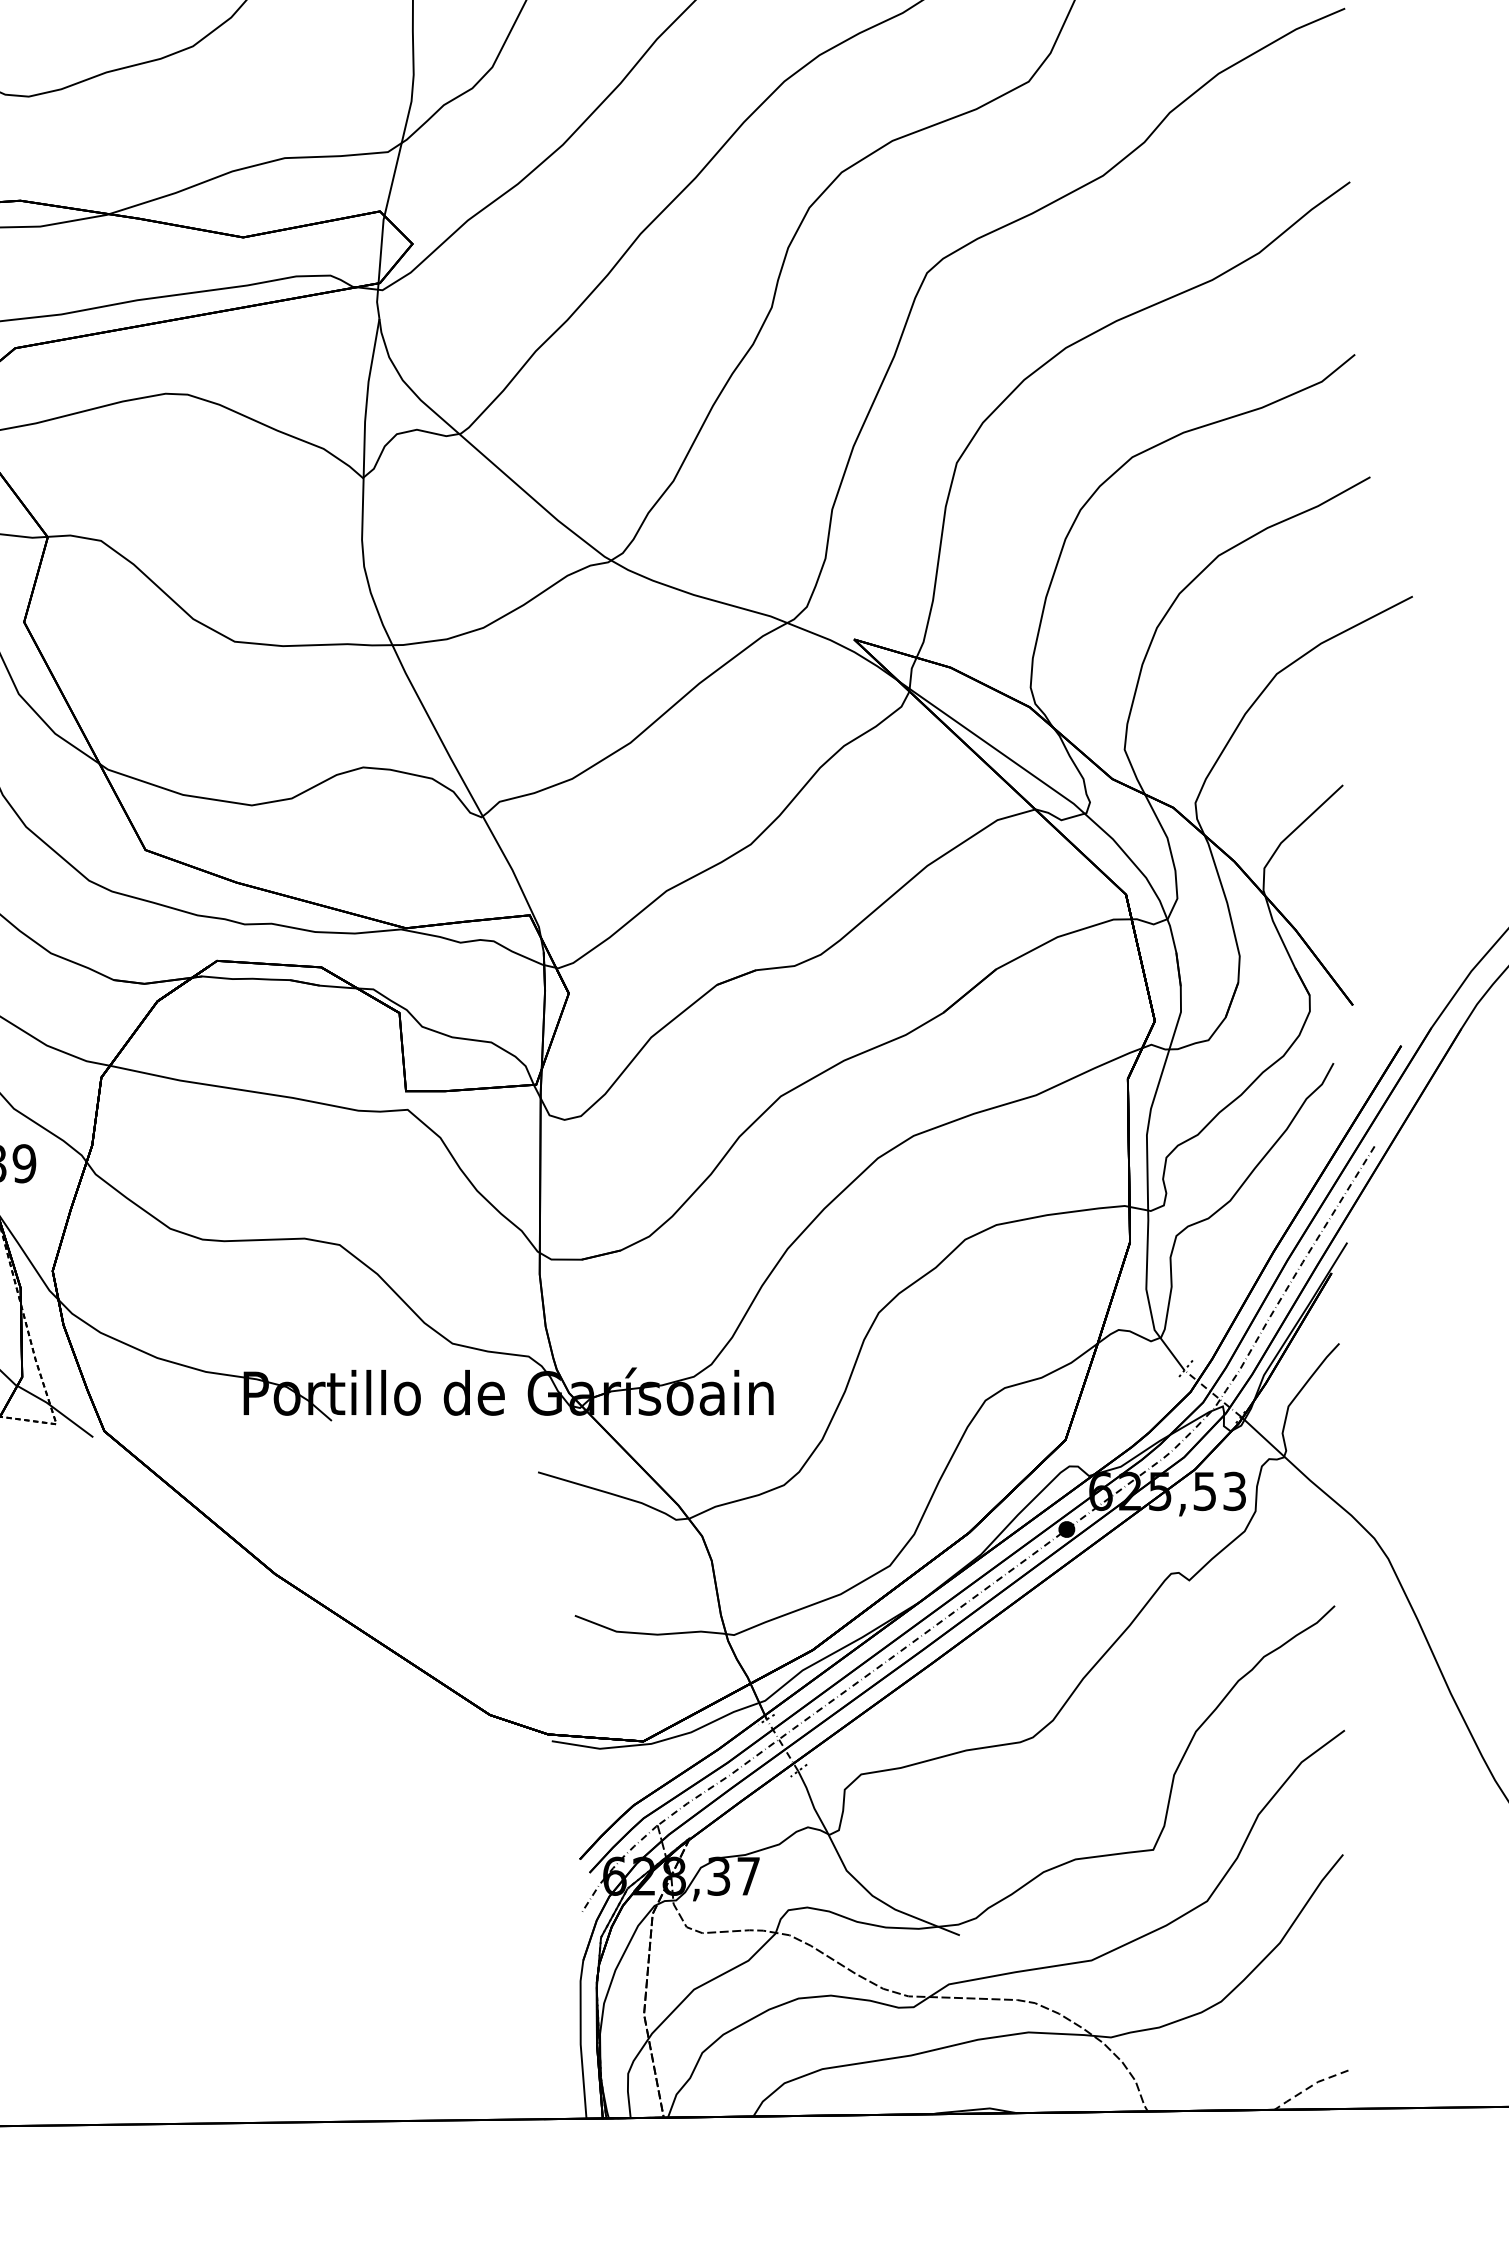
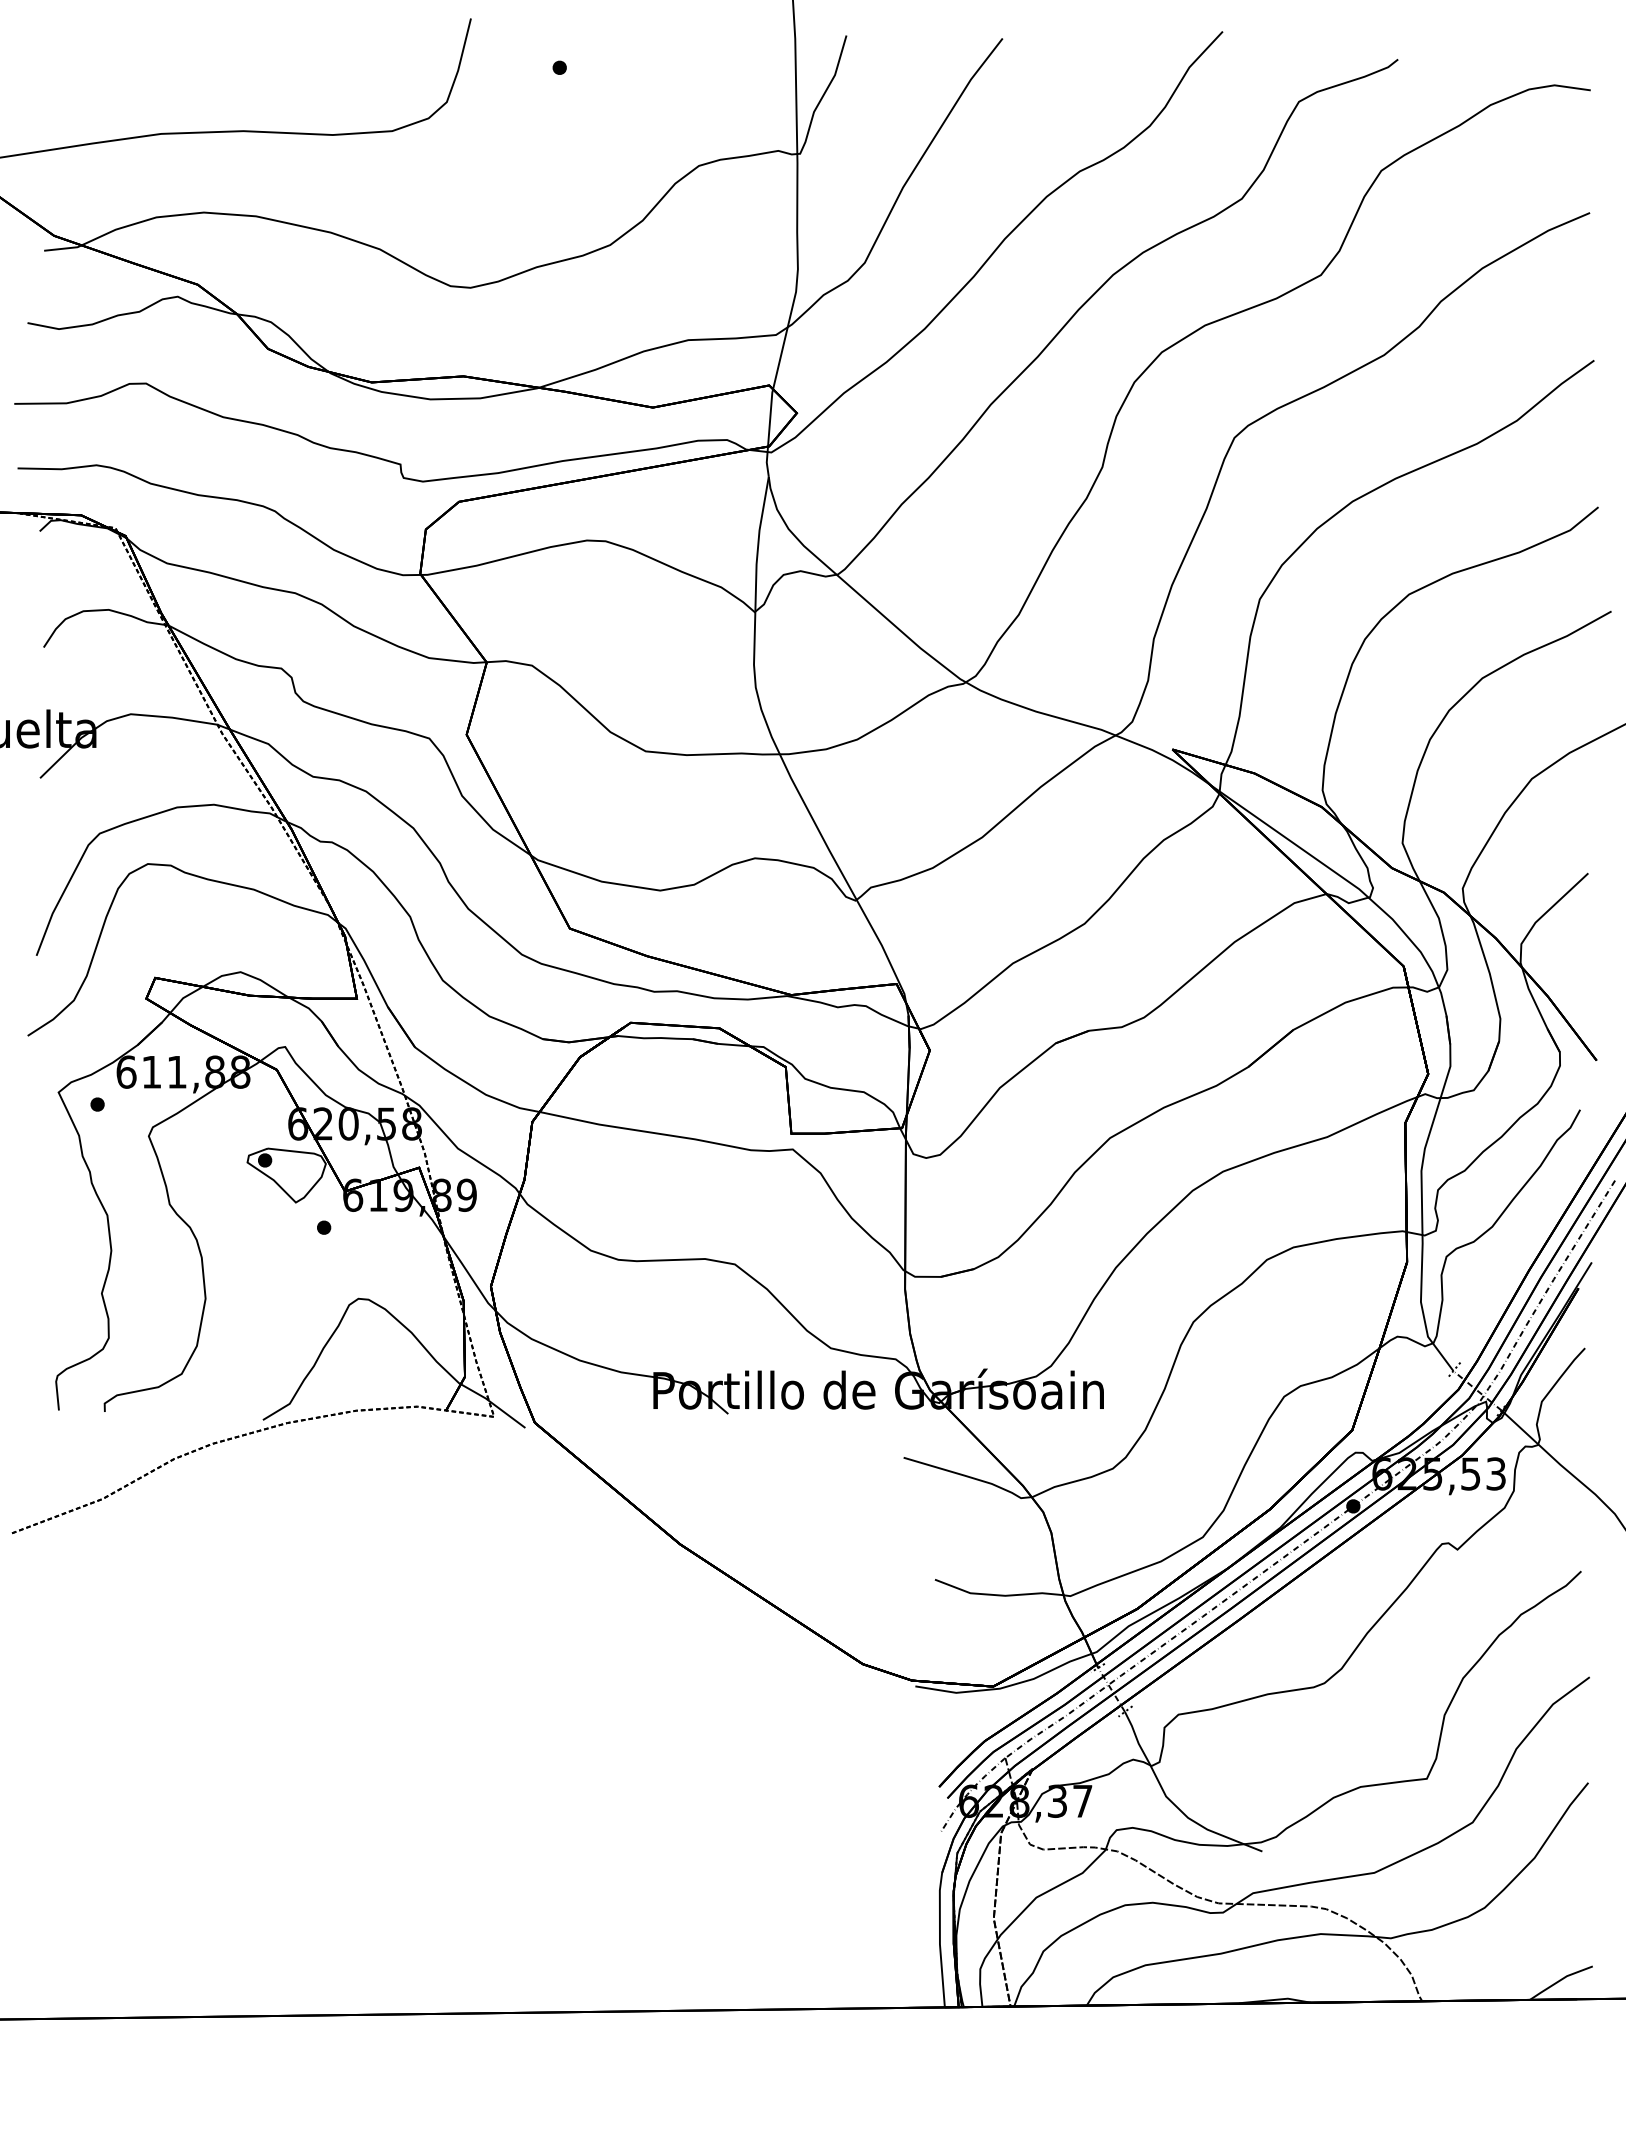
line: (1309, 2087) -> (1559, 1980), dashed -> solid

